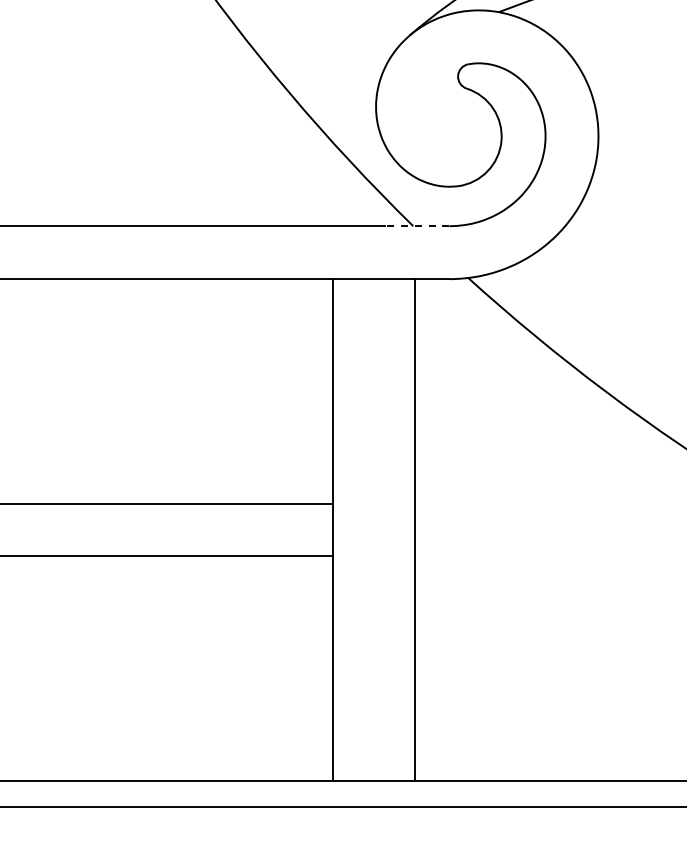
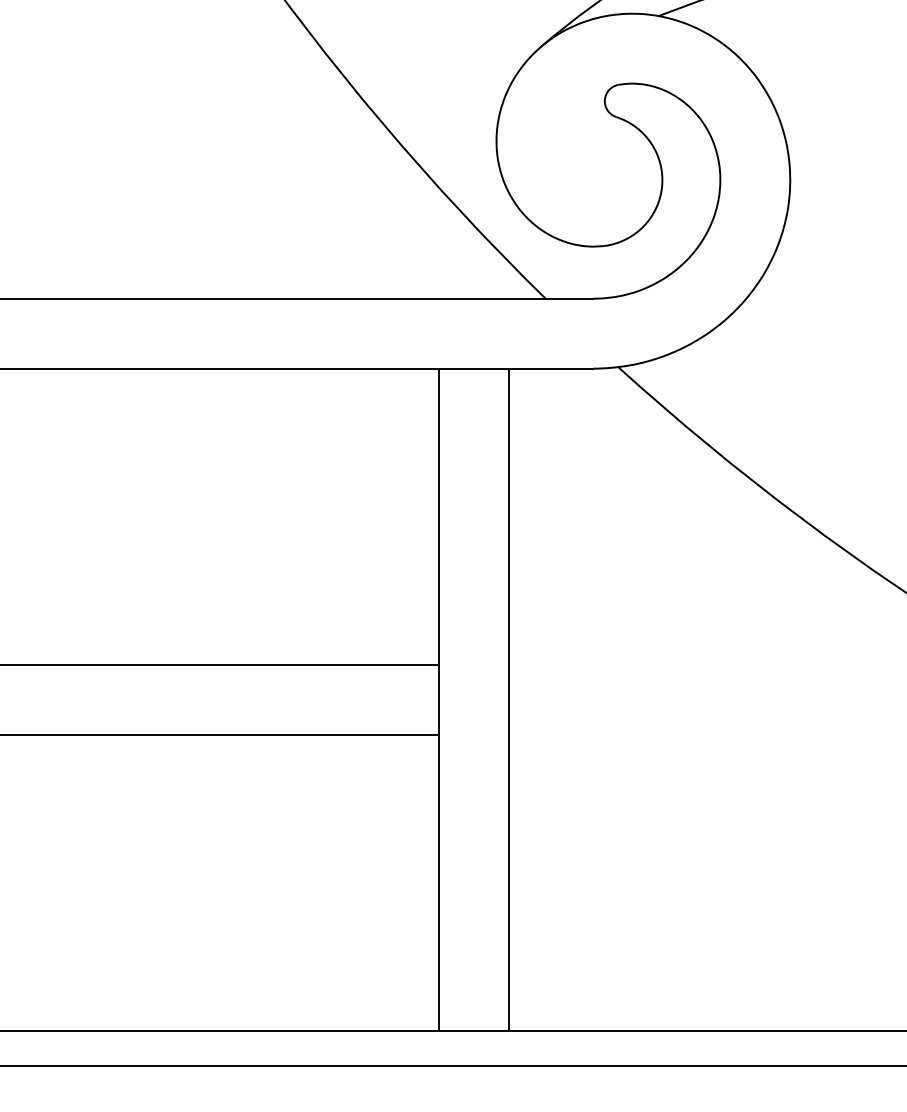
line: (417, 226) -> (551, 299), dashed -> solid
line: (415, 529) -> (508, 699), moved

